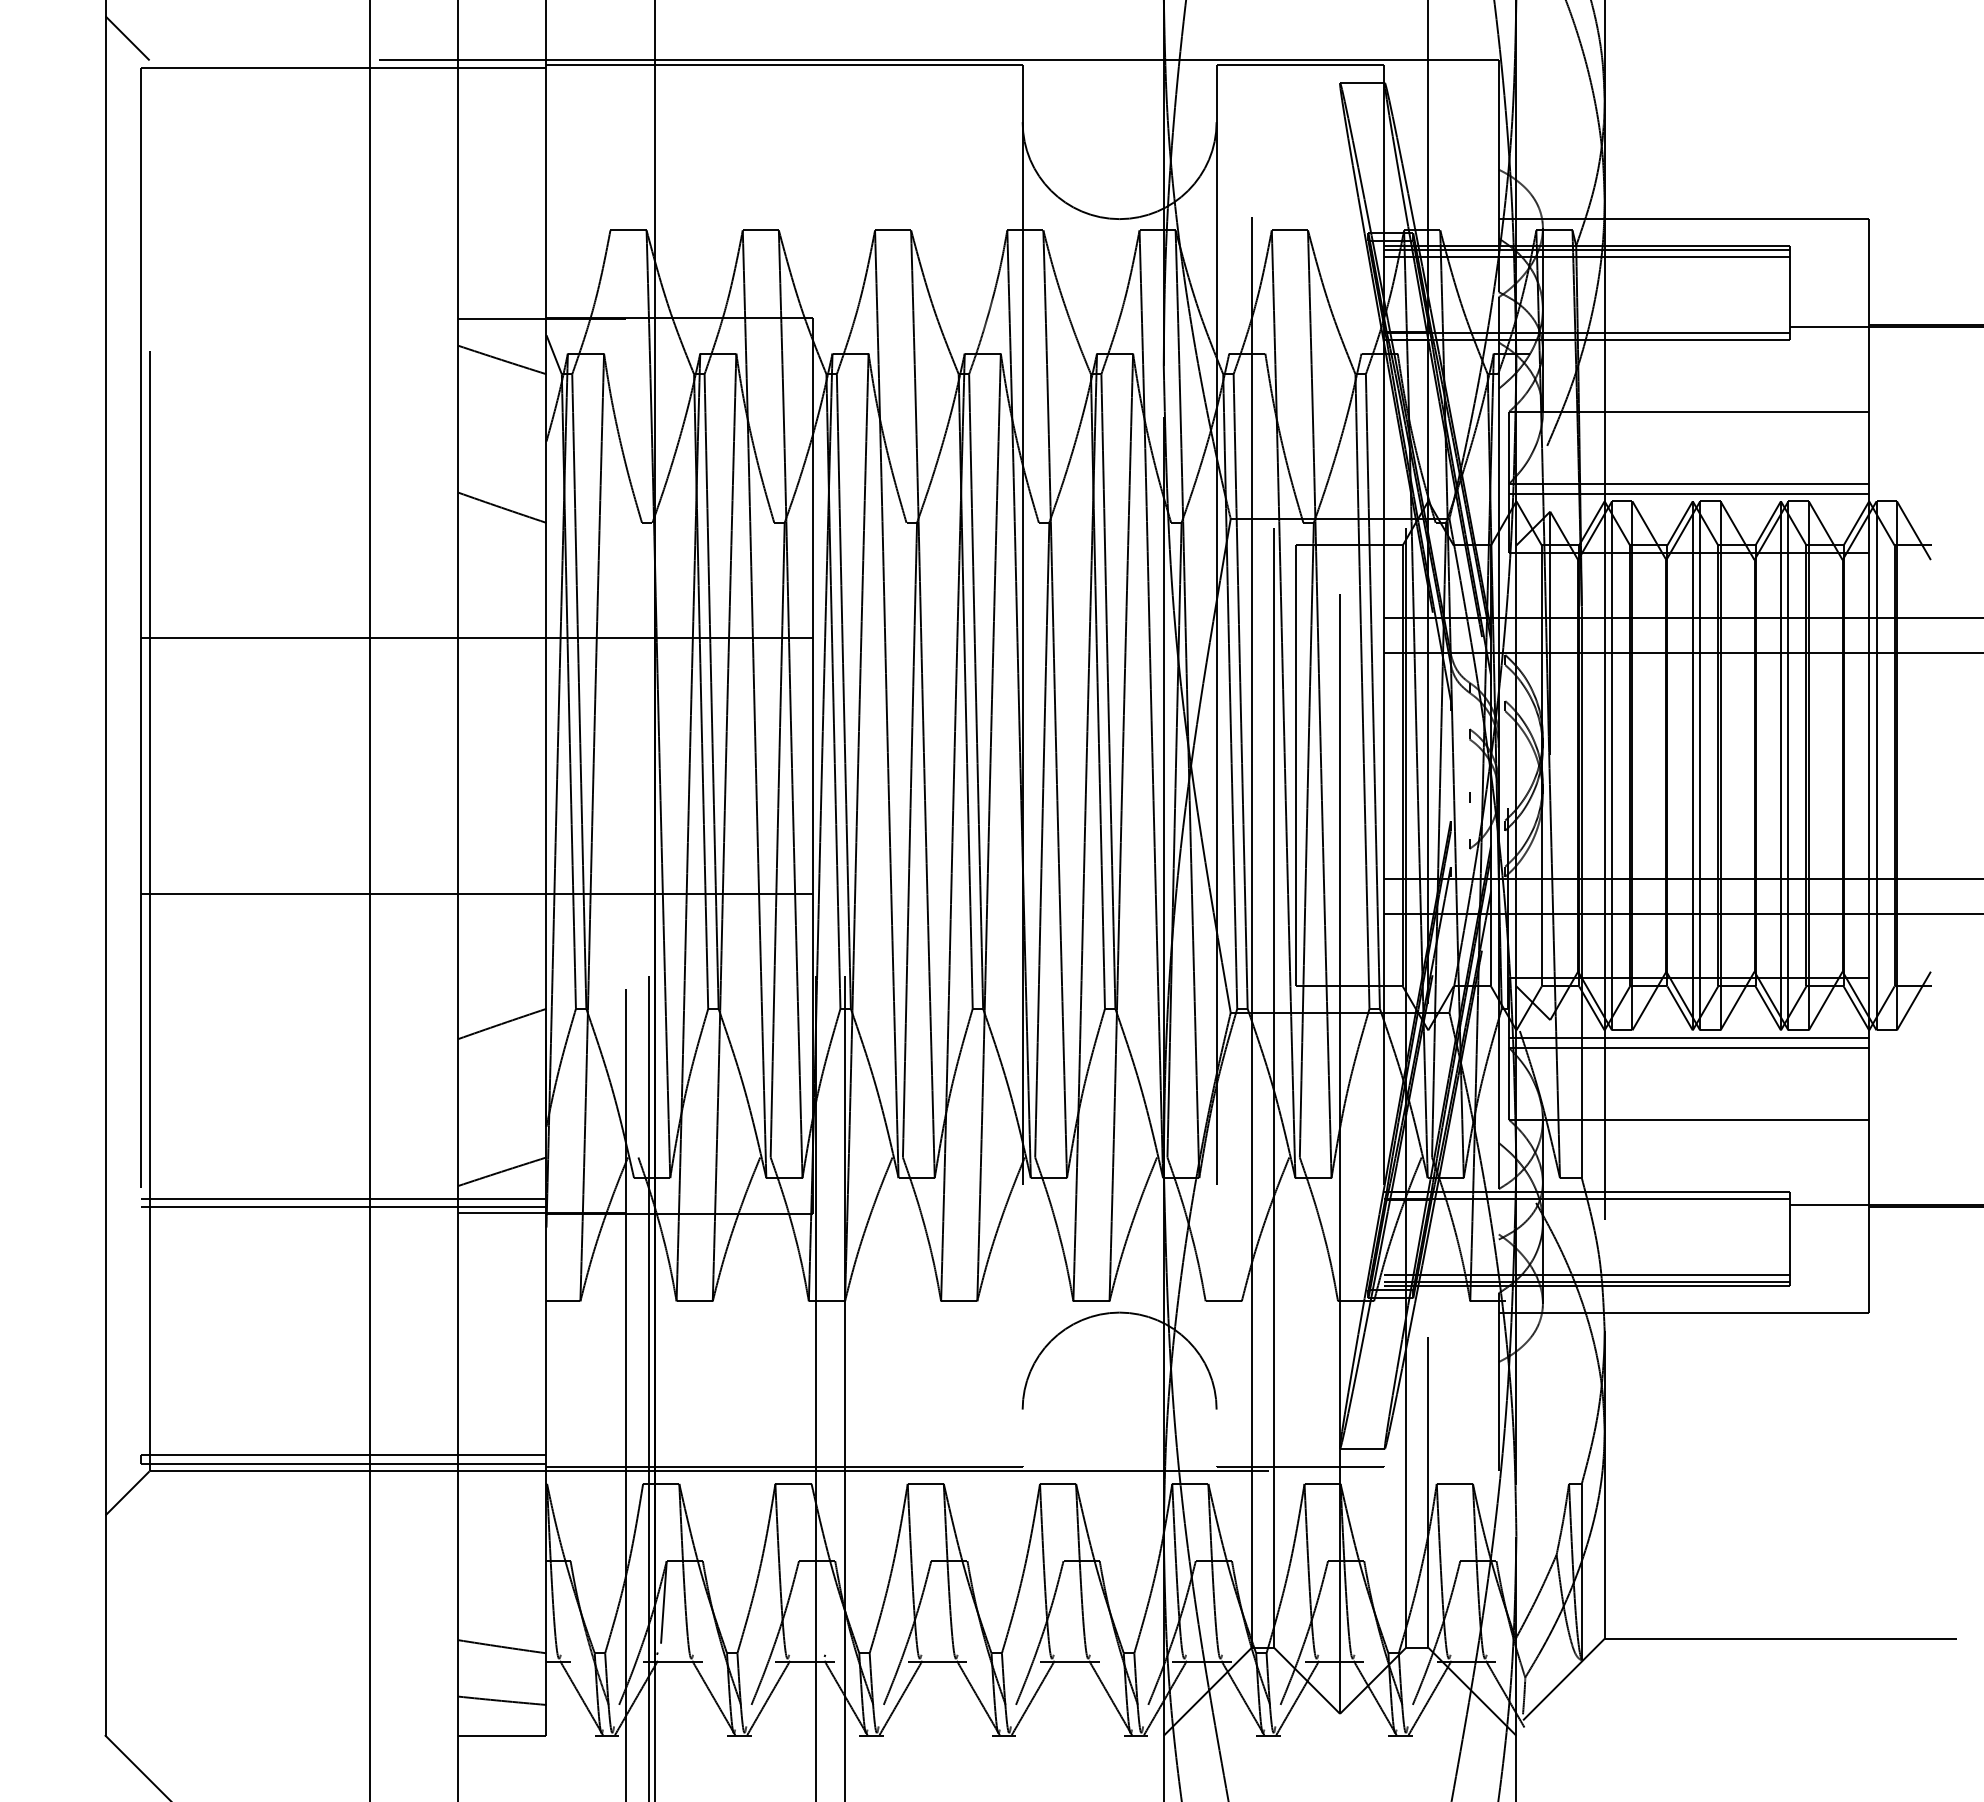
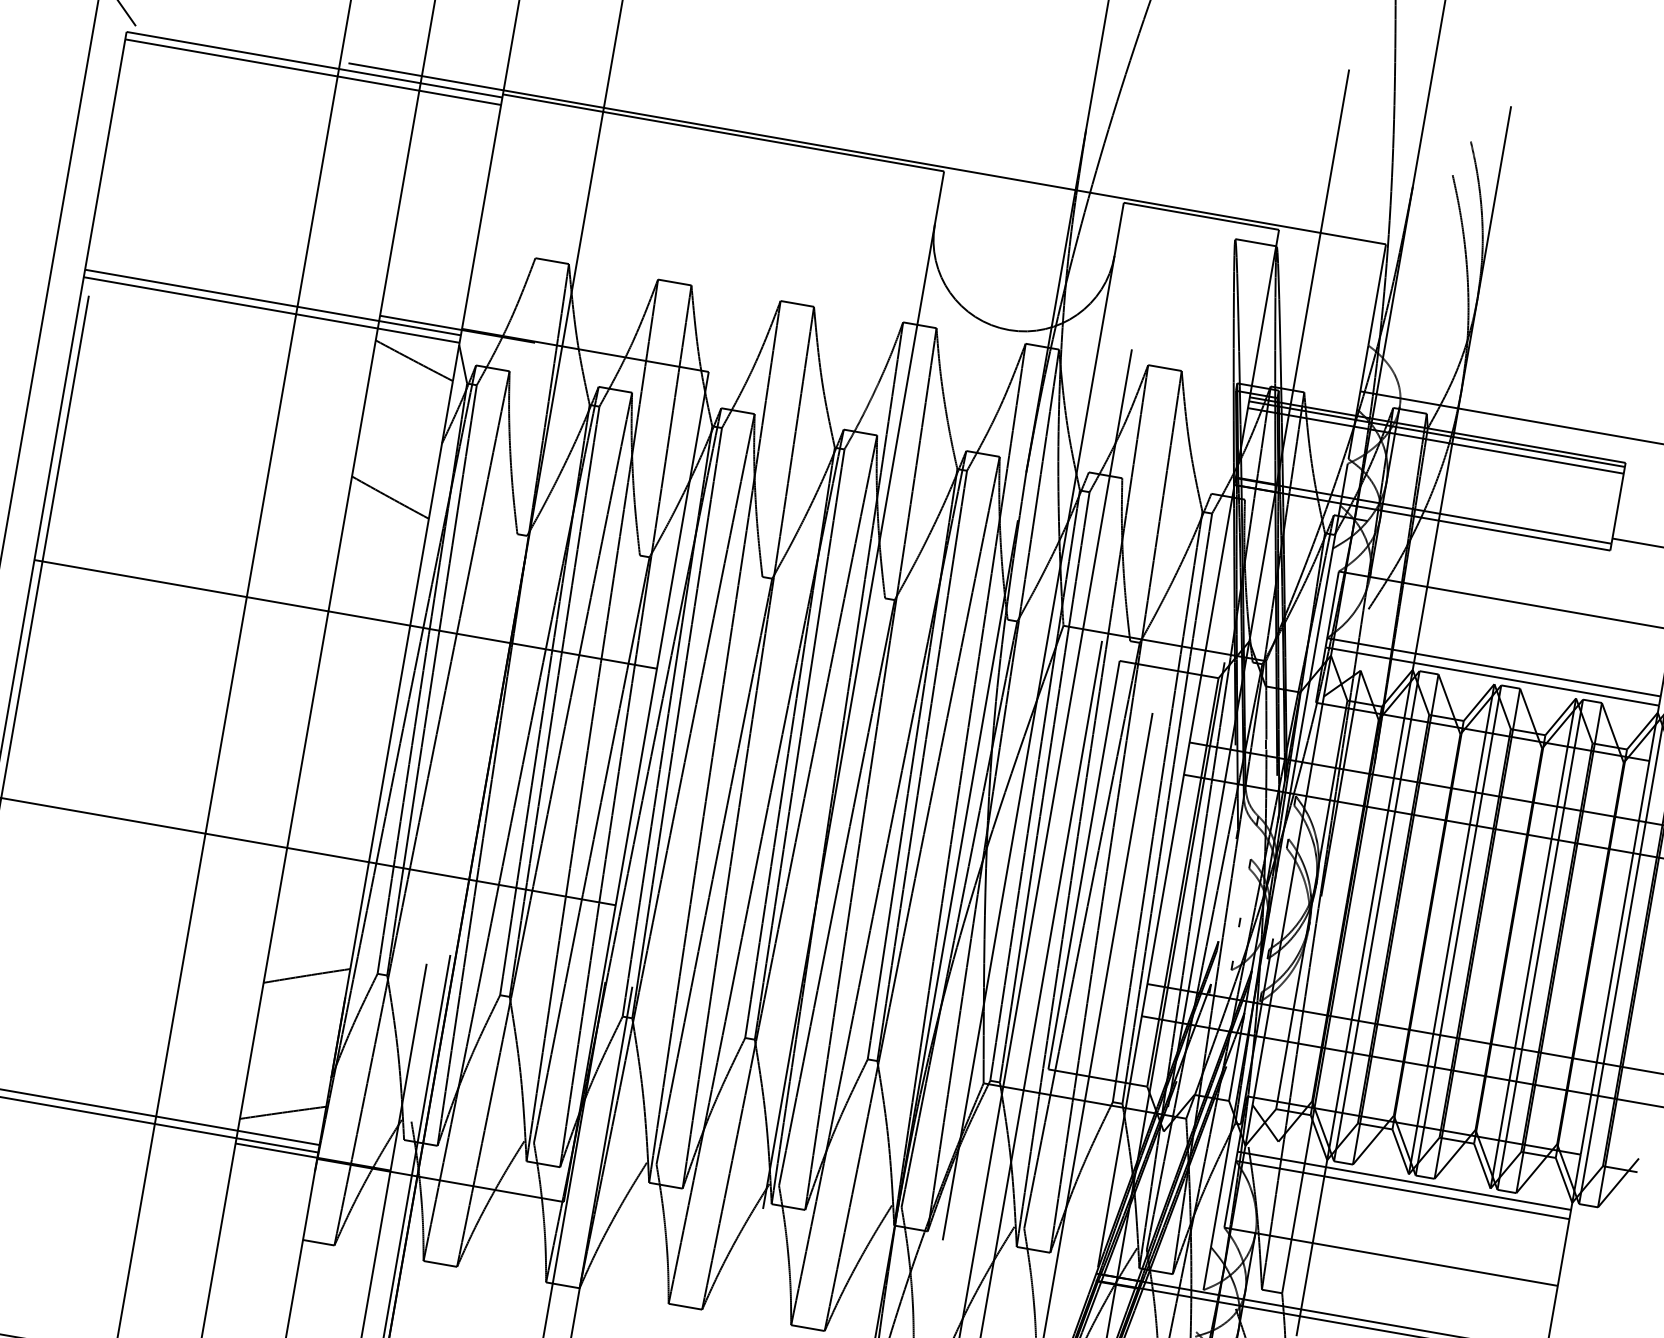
line: (343, 76) -> (313, 72), added
line: (343, 324) -> (272, 302), added
line: (343, 332) -> (271, 309), added

